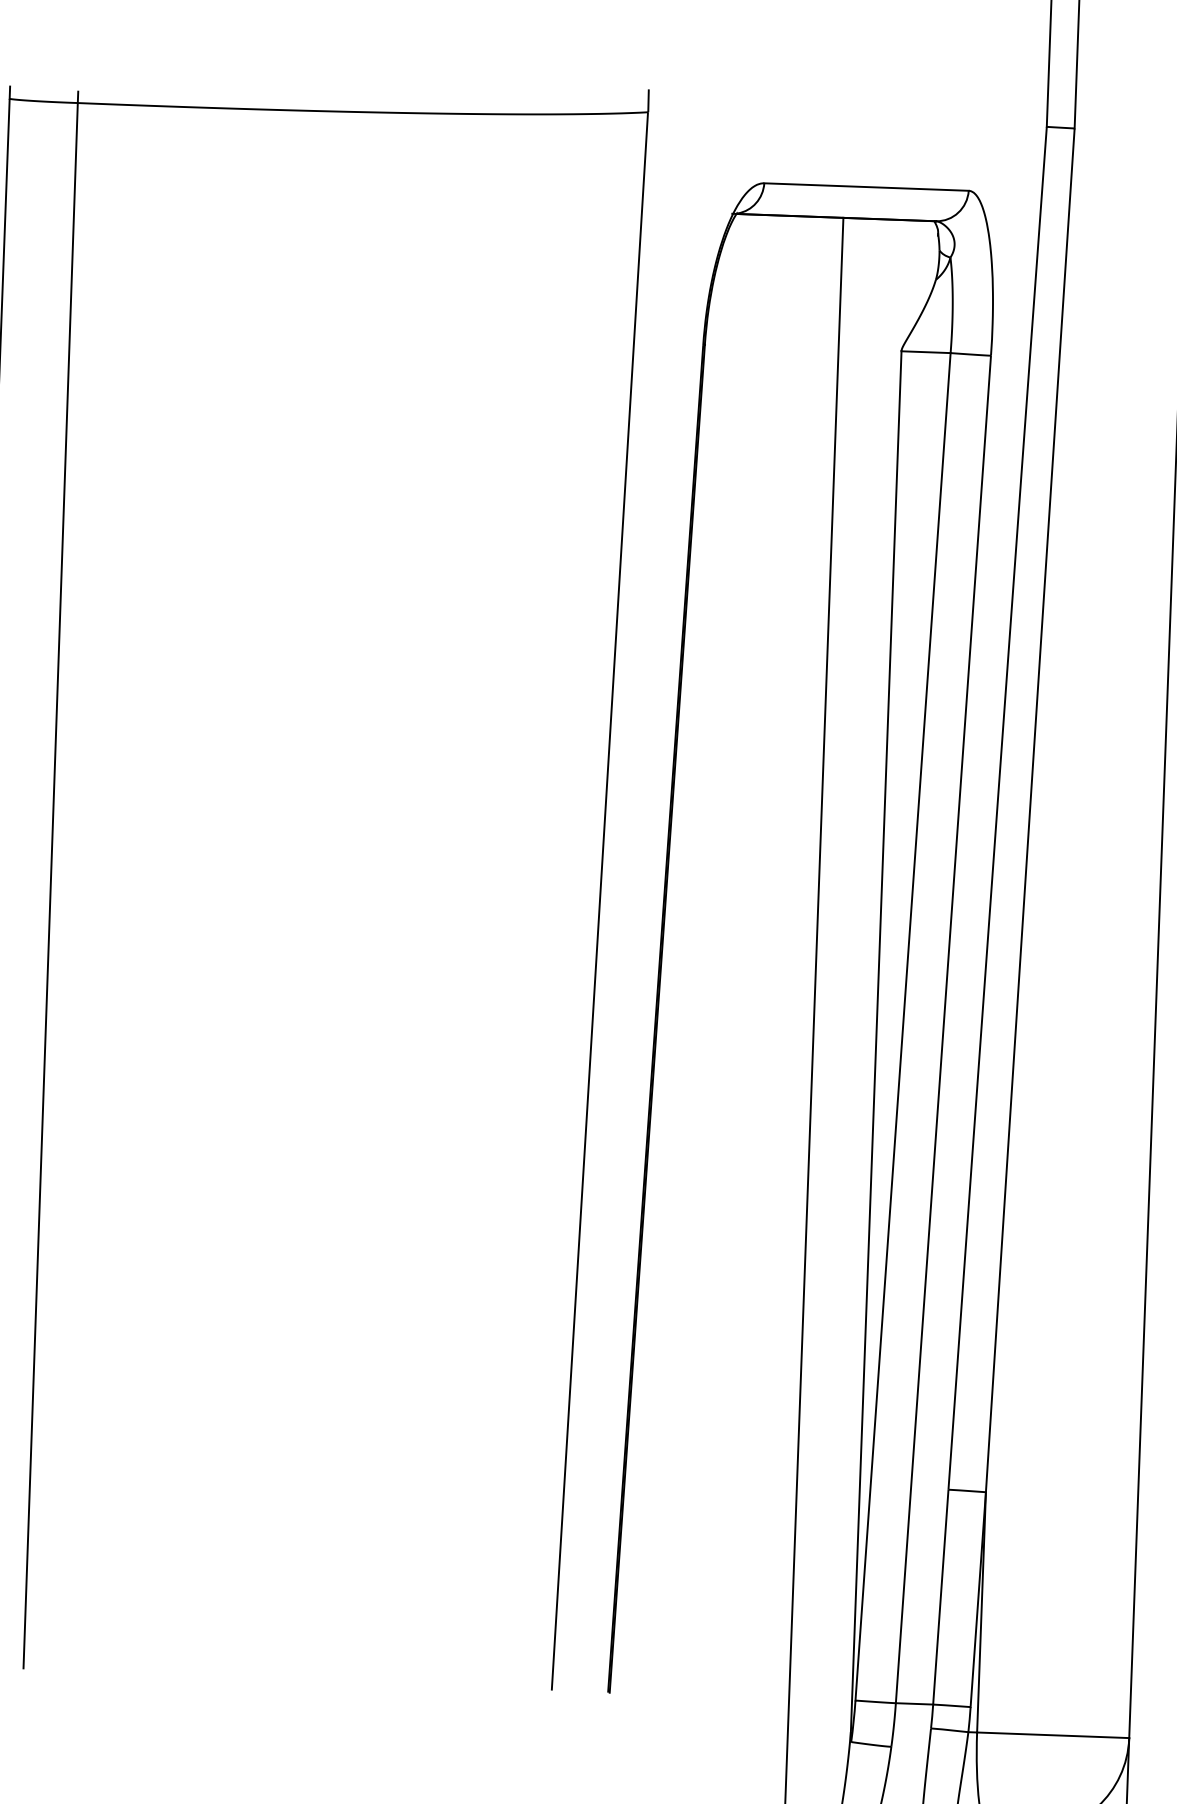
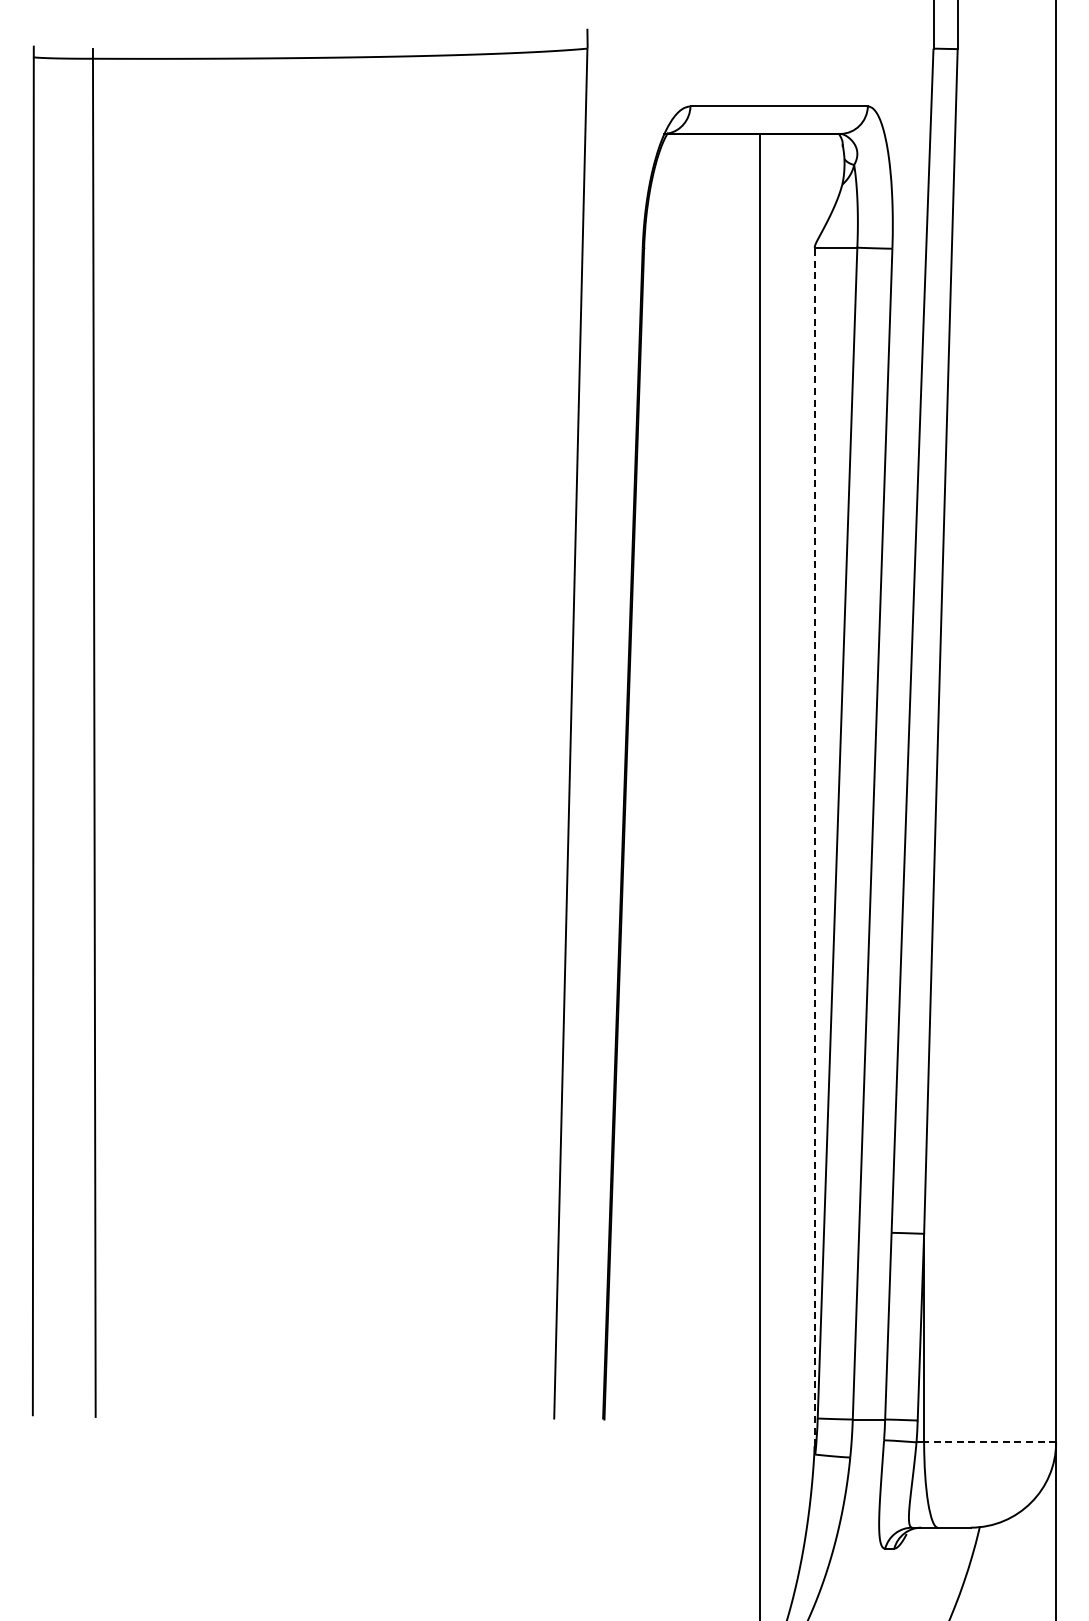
line: (875, 1041) -> (814, 846), solid -> dashed
line: (1052, 1735) -> (989, 1442), solid -> dashed

